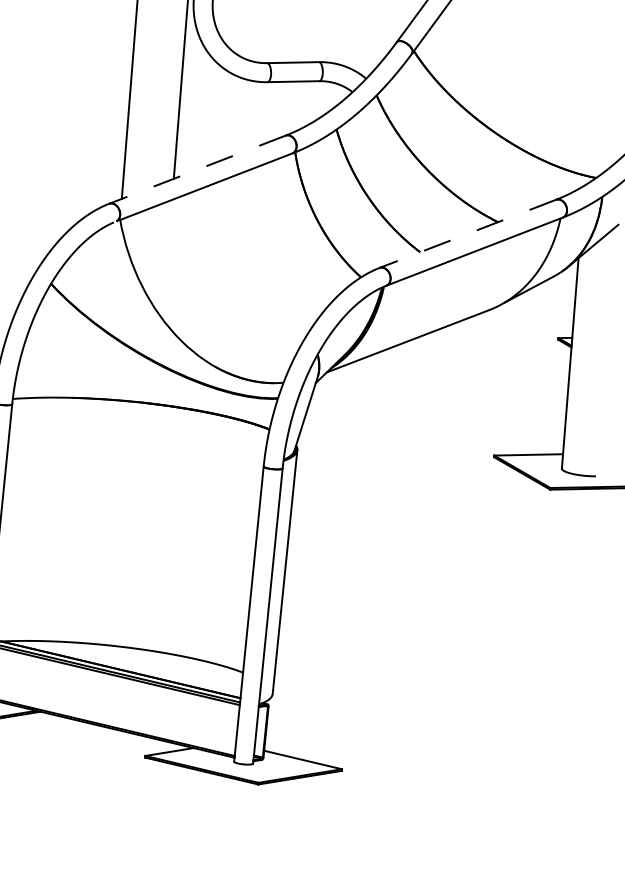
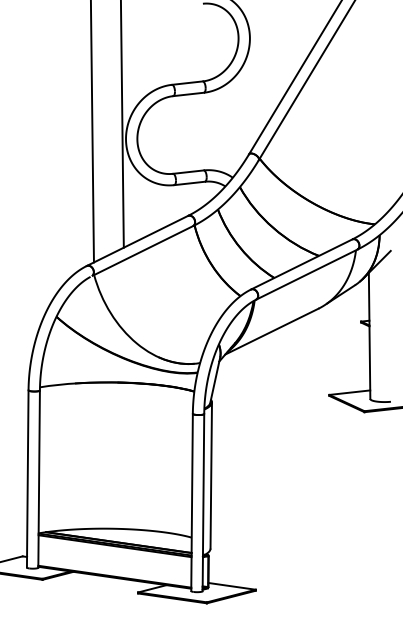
line: (195, 170) -> (136, 241), dashed -> solid
line: (467, 233) -> (301, 264), dashed -> solid

